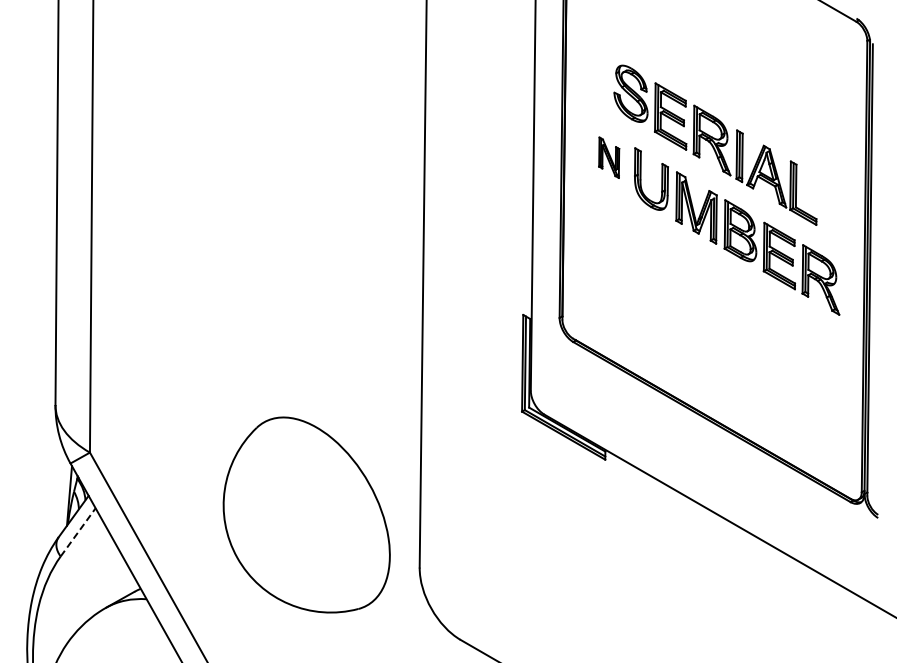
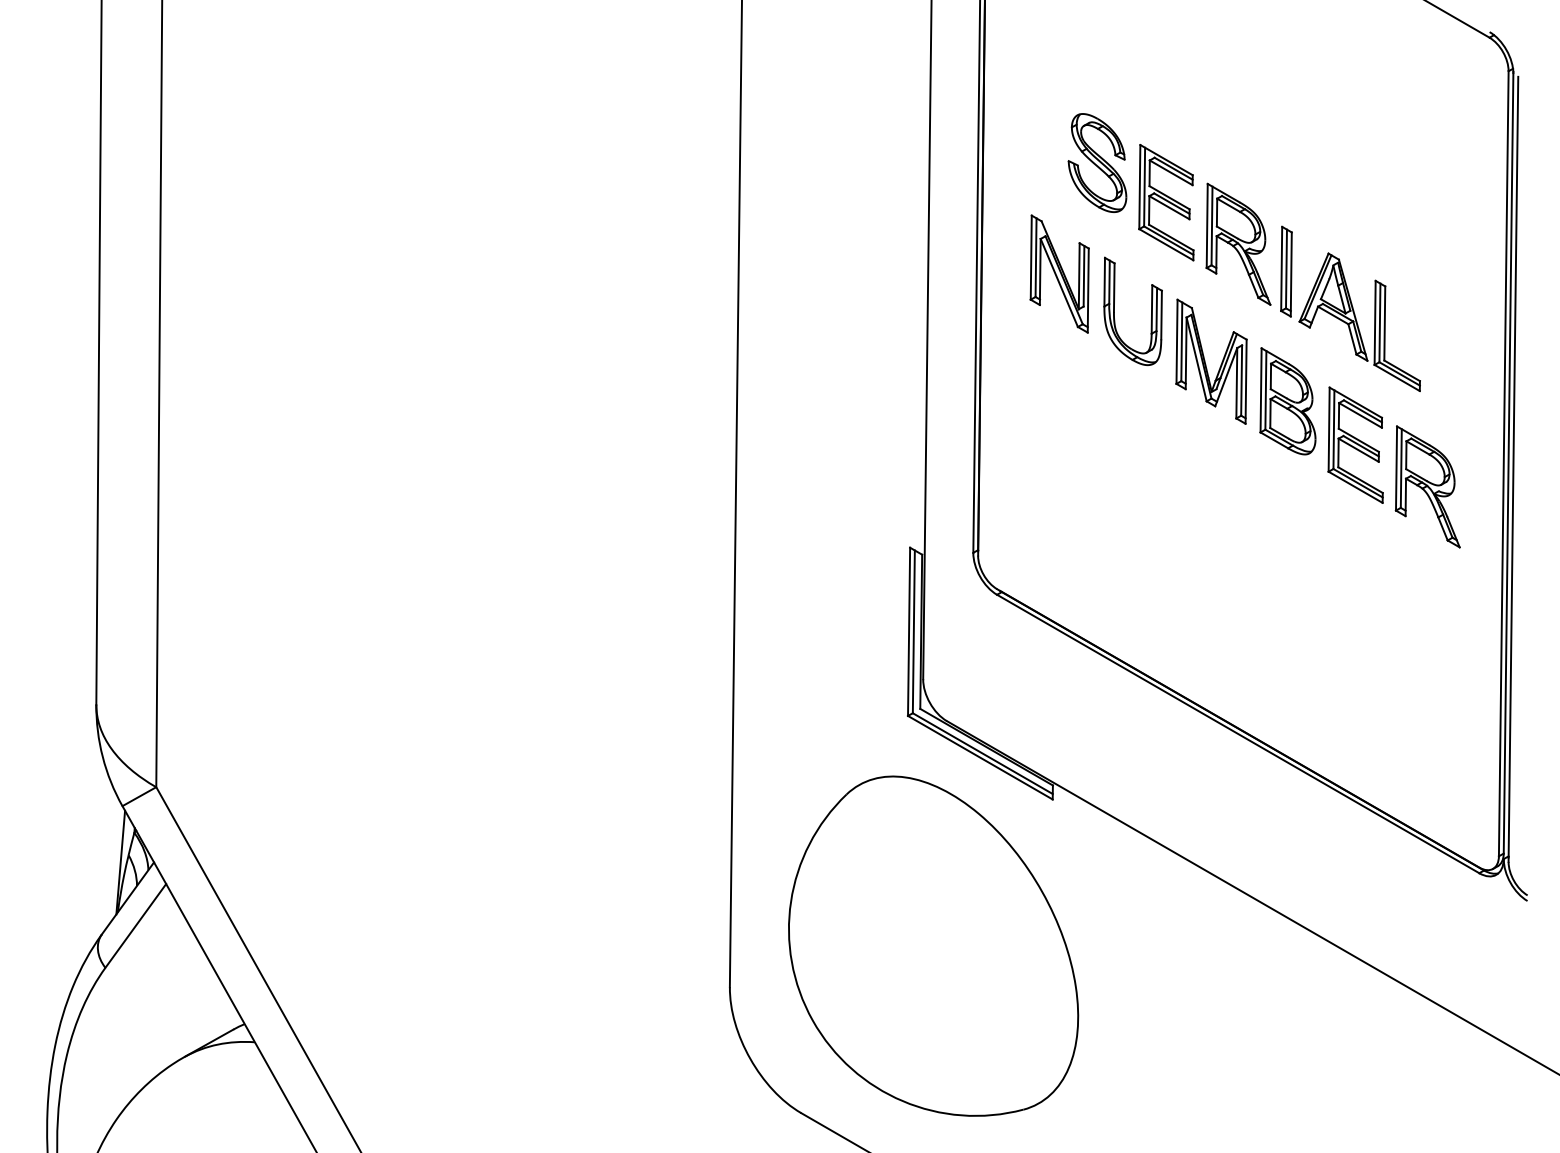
part: (608, 157) -> (1058, 273), size x1.67
part: (306, 514) -> (933, 945), moved
line: (78, 532) -> (136, 926), dashed -> solid

